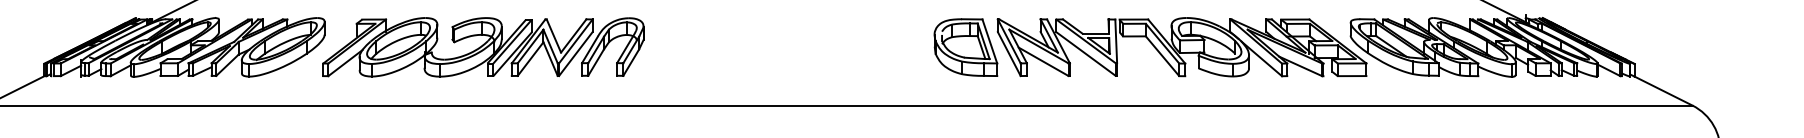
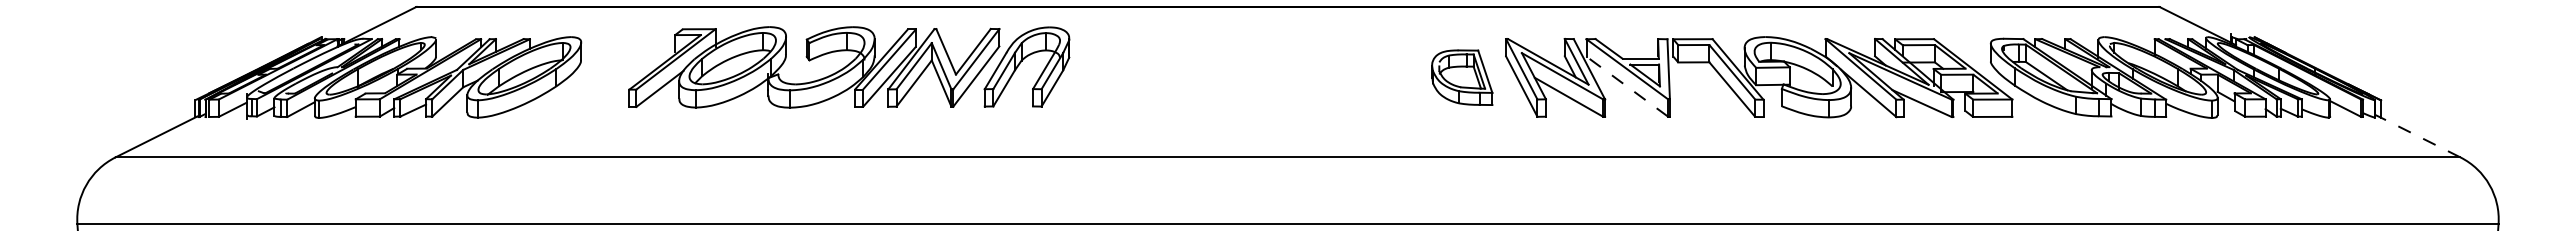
part: (483, 47) -> (849, 67), moved
part: (966, 47) -> (1462, 77), size x0.7
line: (1086, 53) -> (1627, 86), solid -> dashed
line: (1663, 91) -> (2420, 137), solid -> dashed

